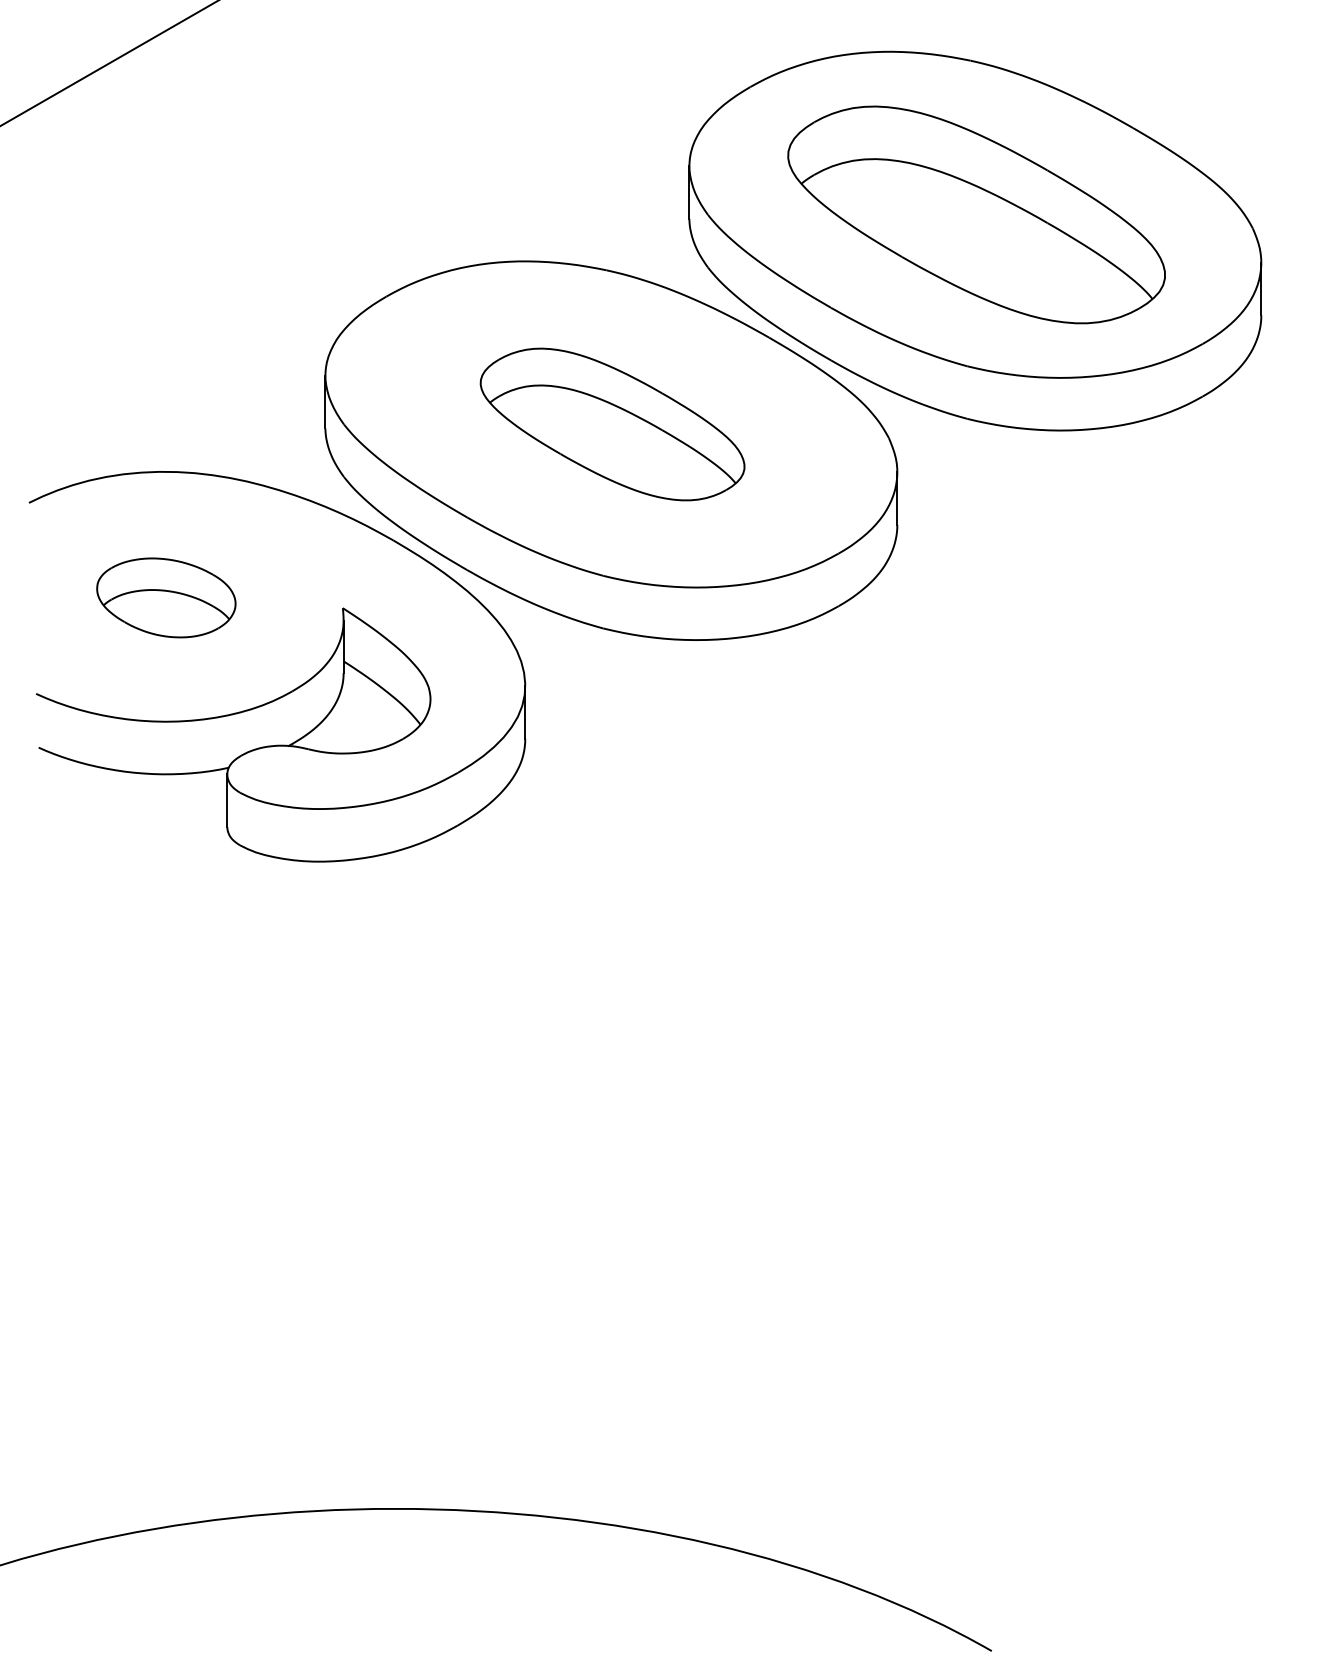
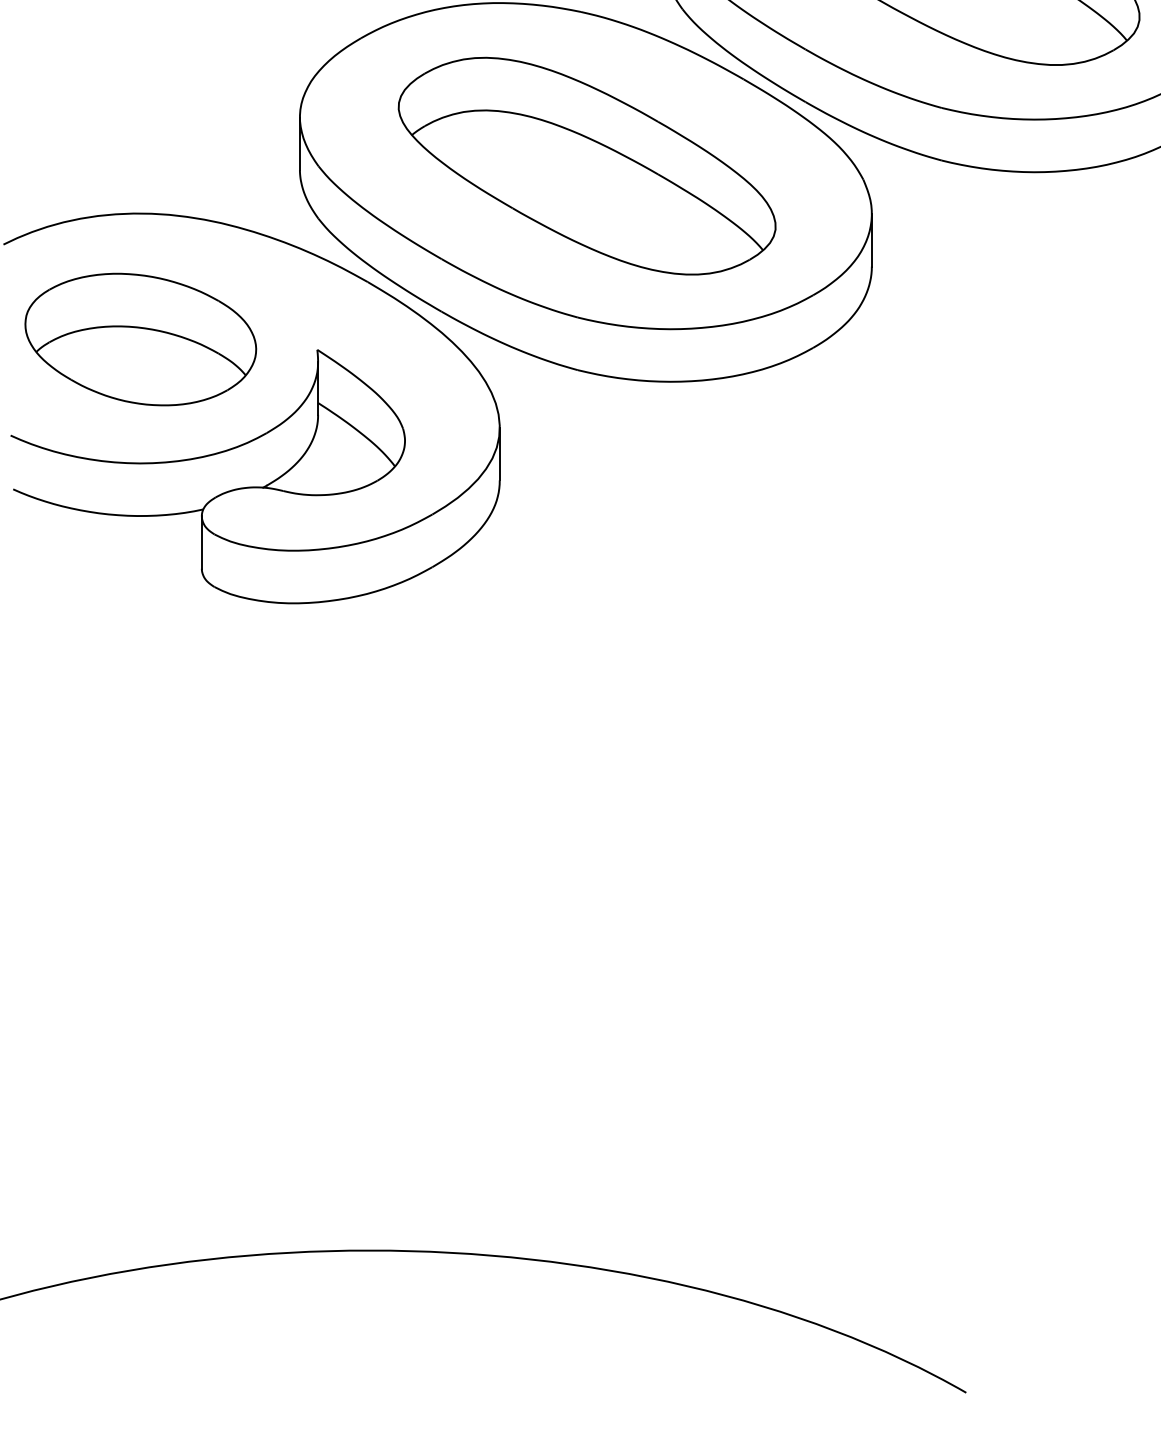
part: (612, 424) -> (587, 166), size x1.43
part: (166, 597) -> (141, 339), size x1.67

